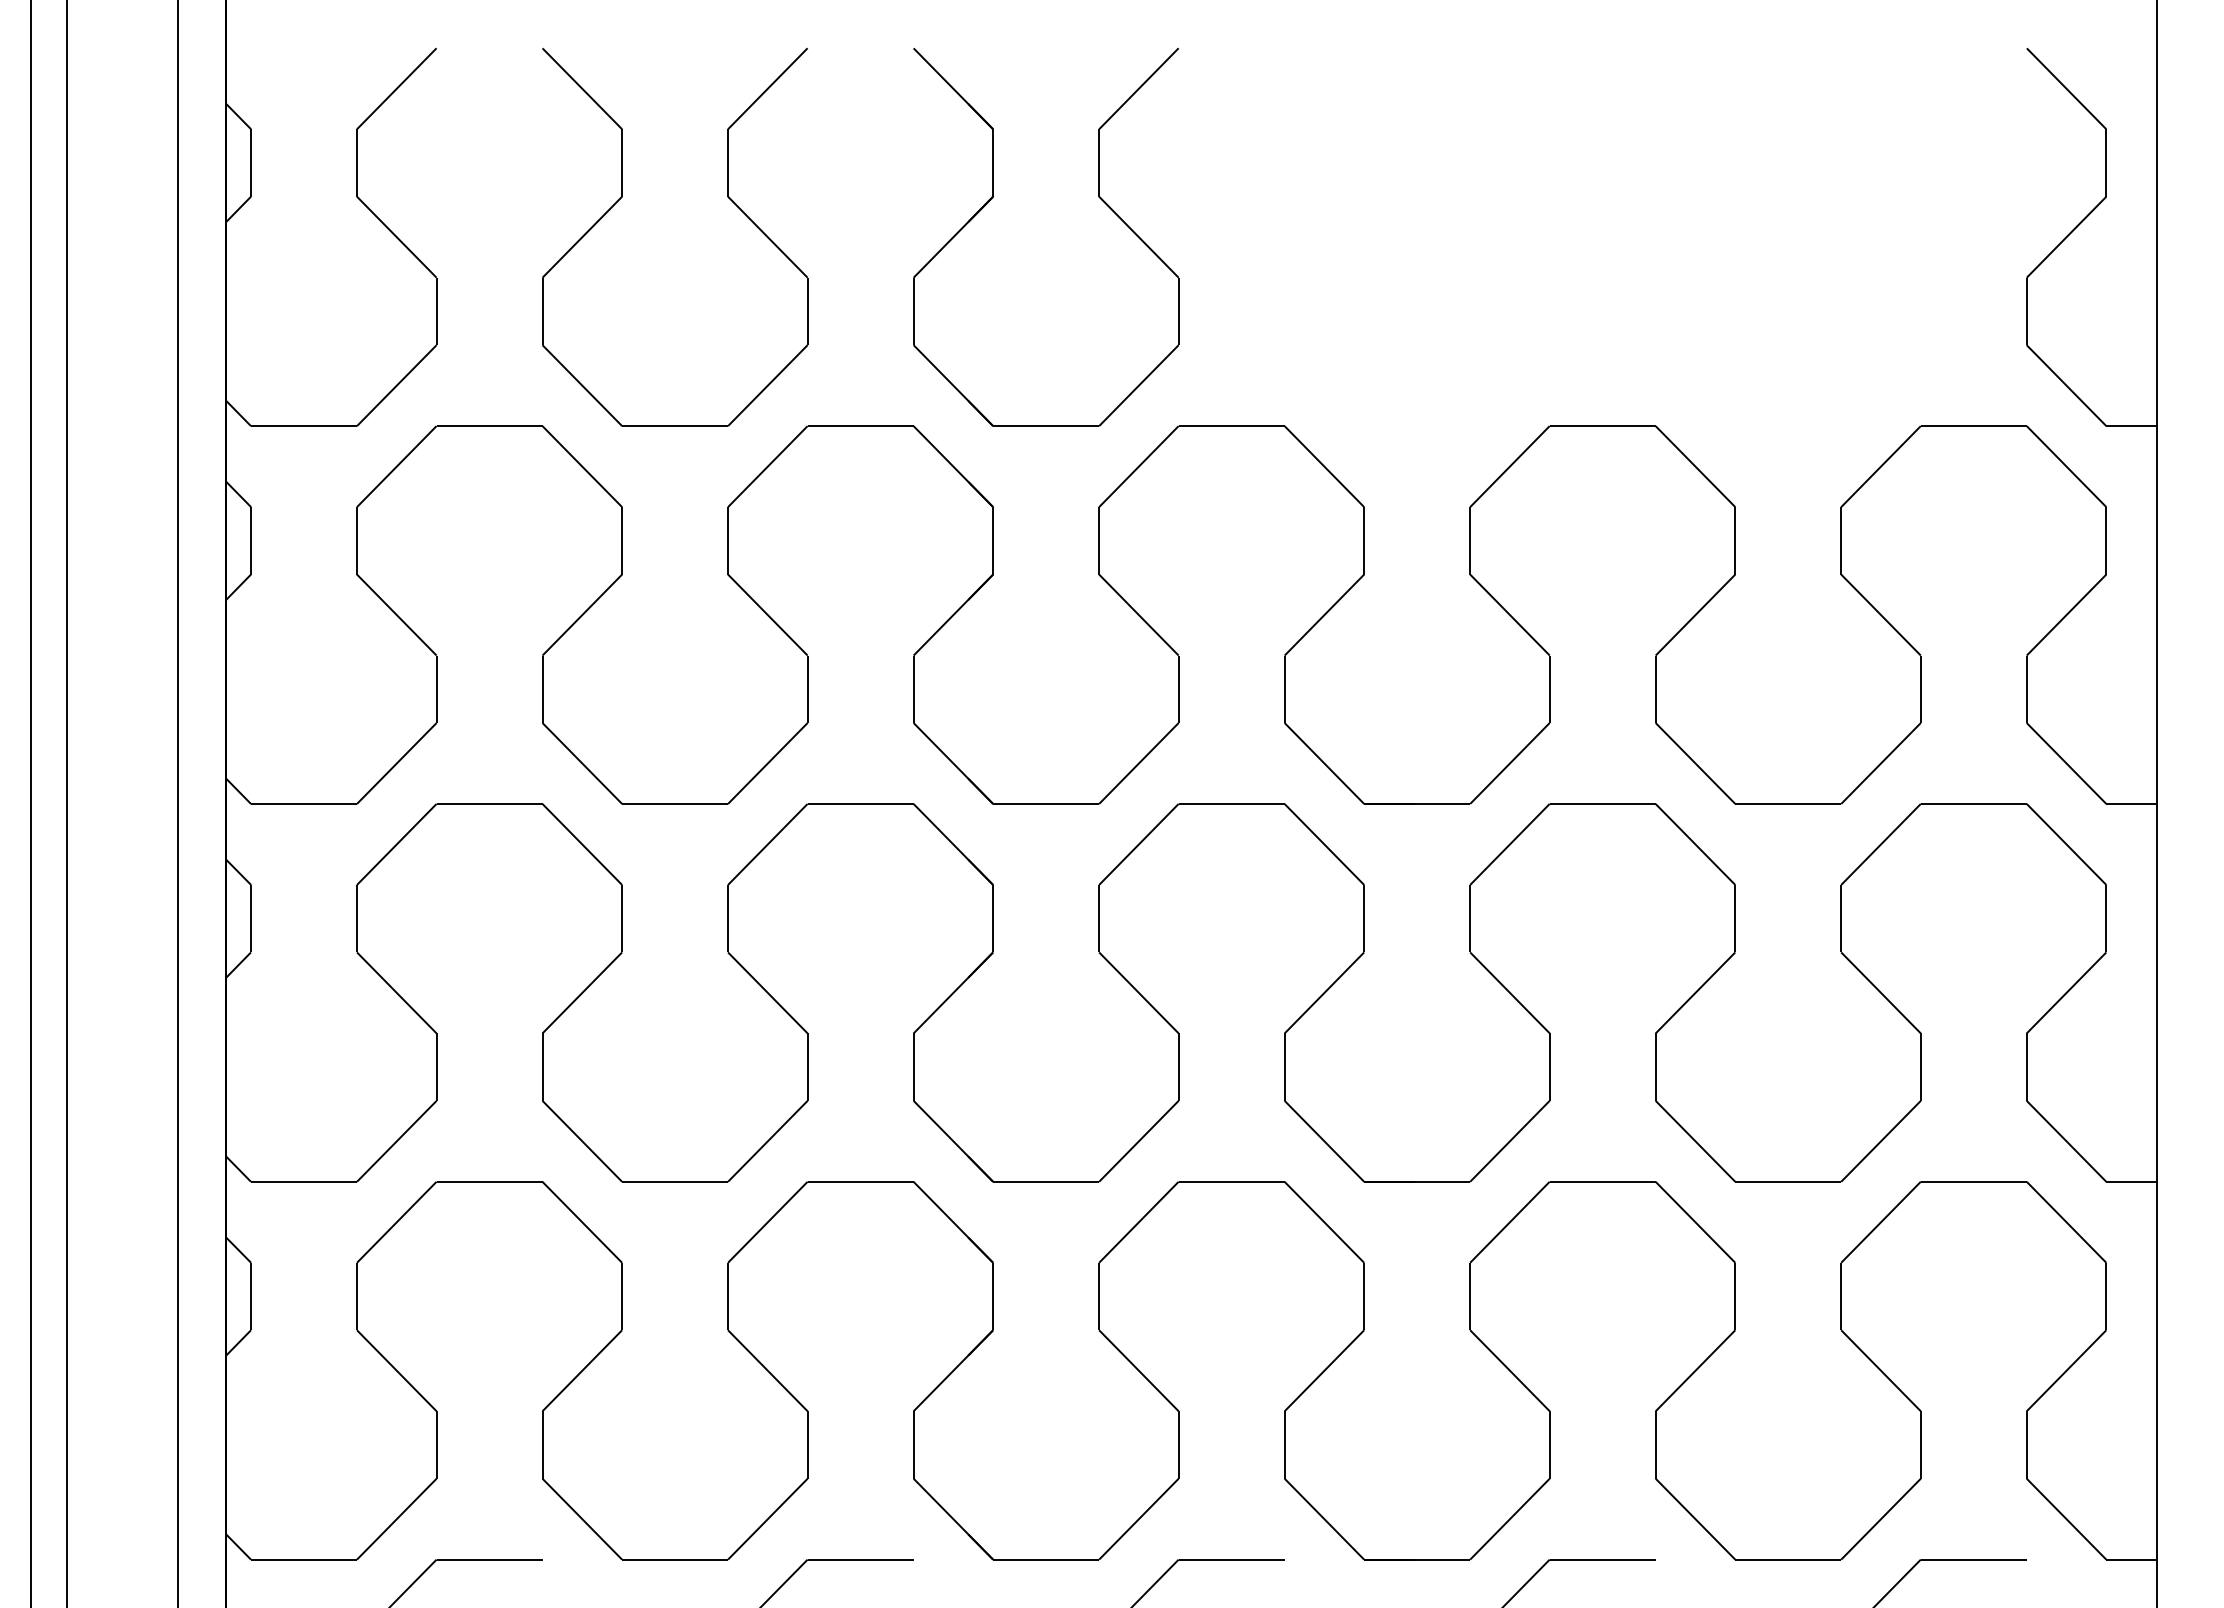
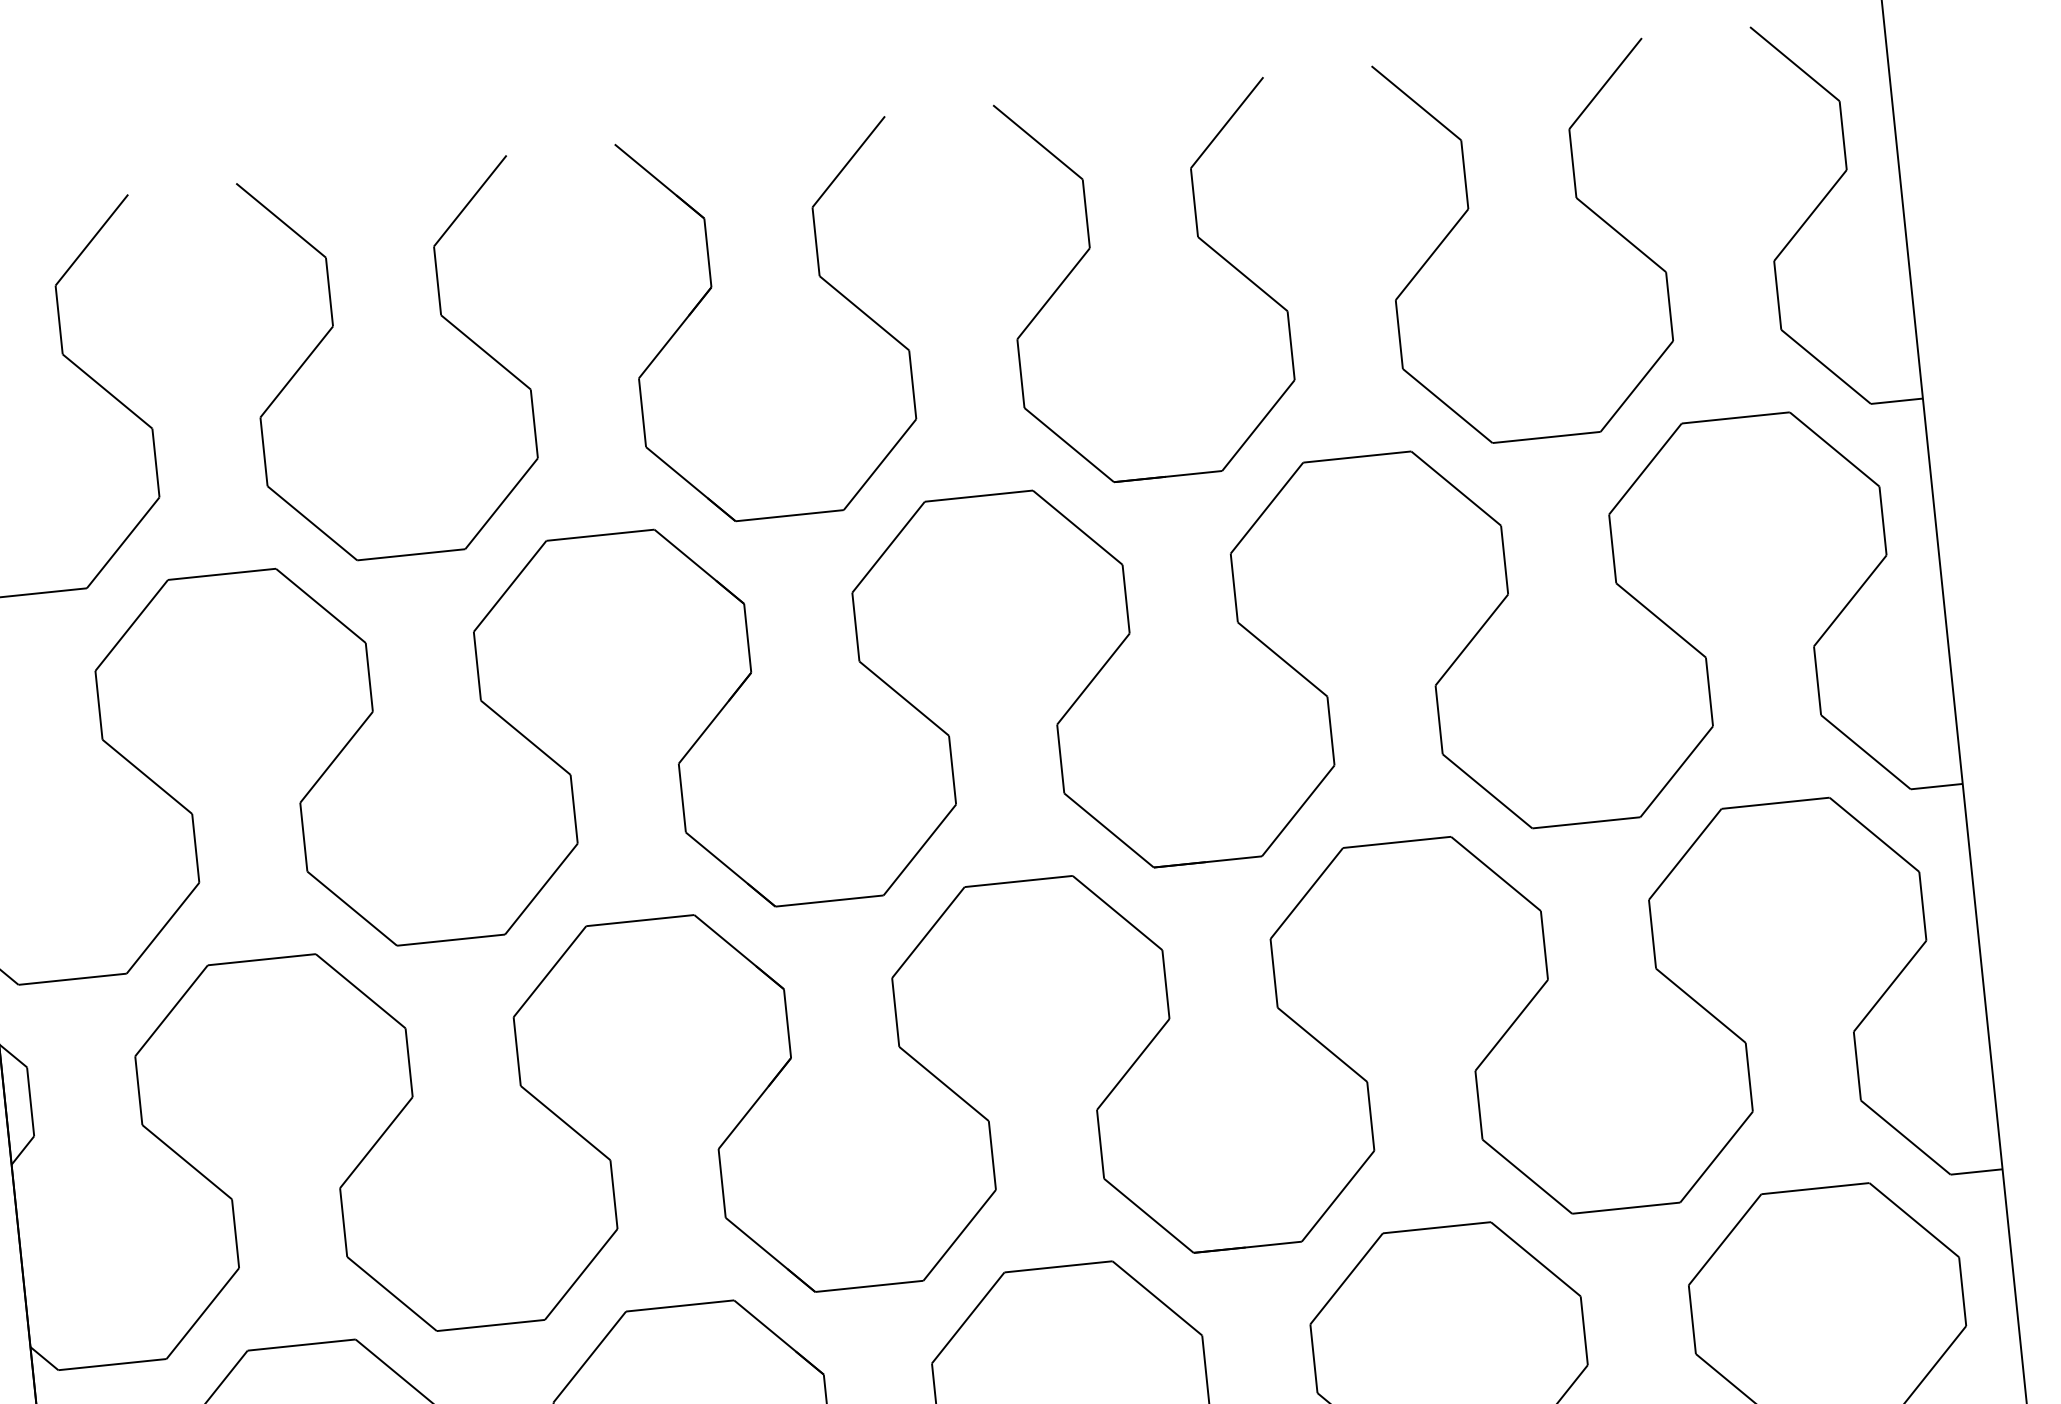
part: (1469, 197) -> (1197, 237), added
part: (1840, 197) -> (1575, 198), added

